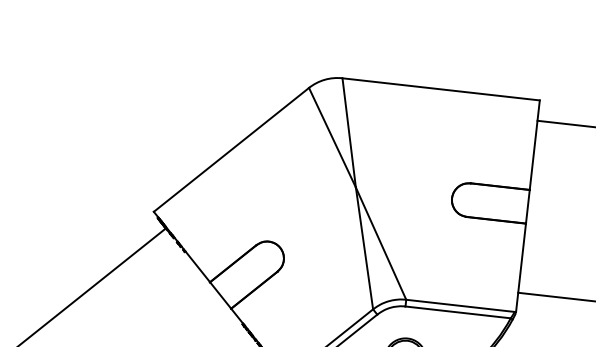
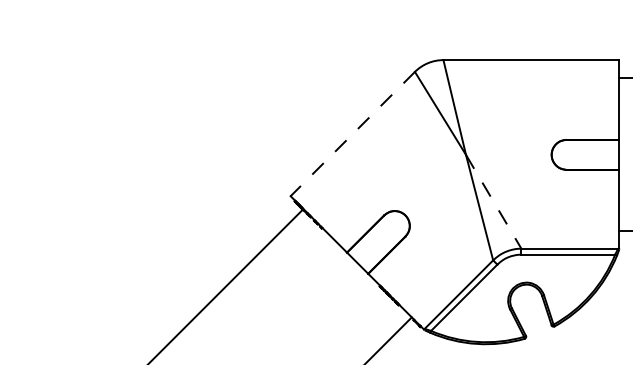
line: (231, 150) -> (352, 134), solid -> dashed
line: (380, 244) -> (493, 202), solid -> dashed

